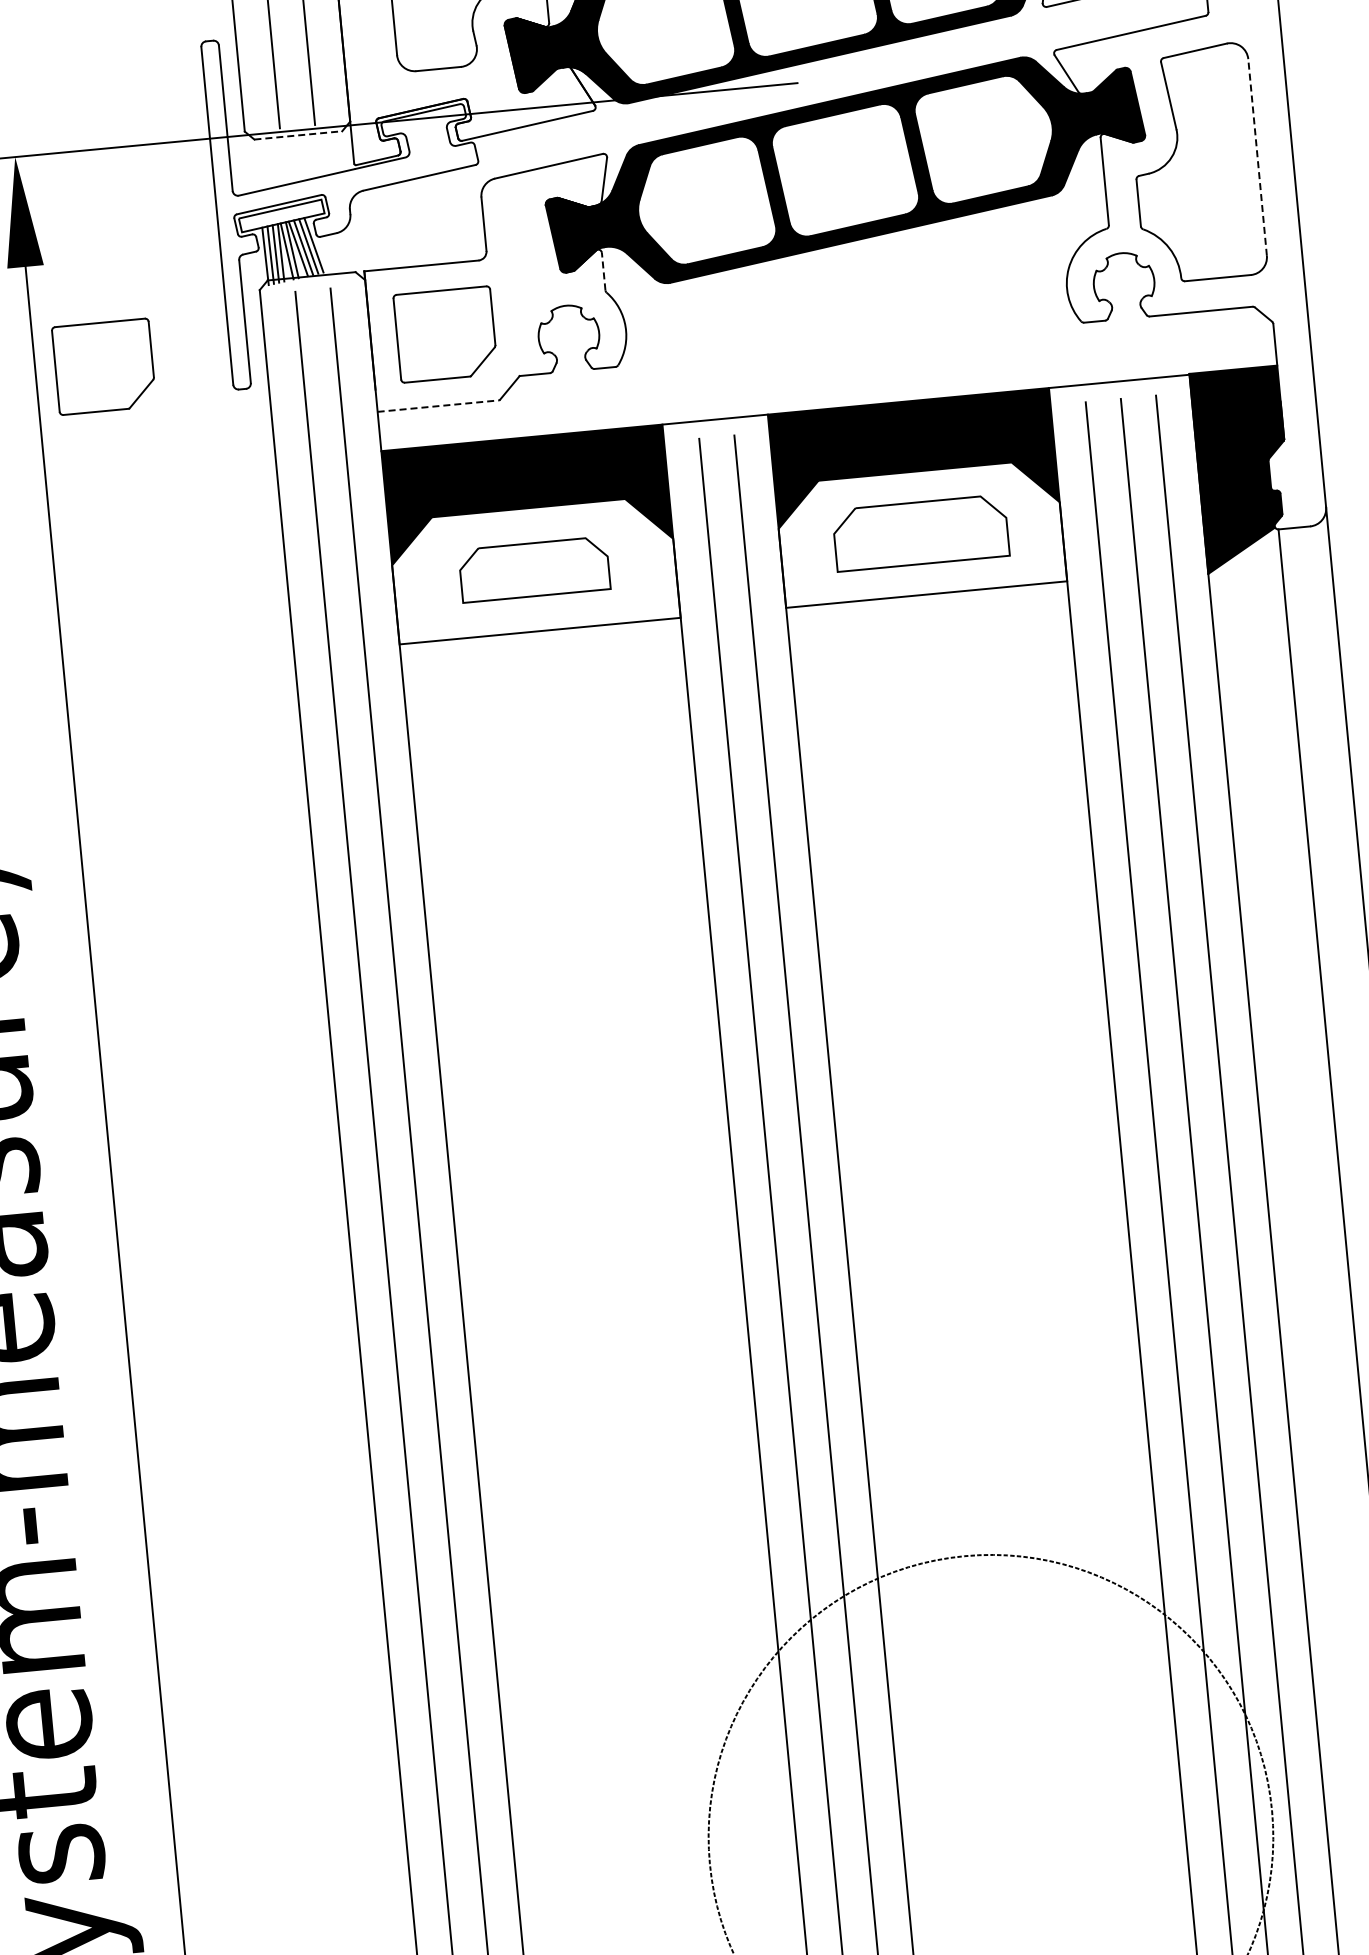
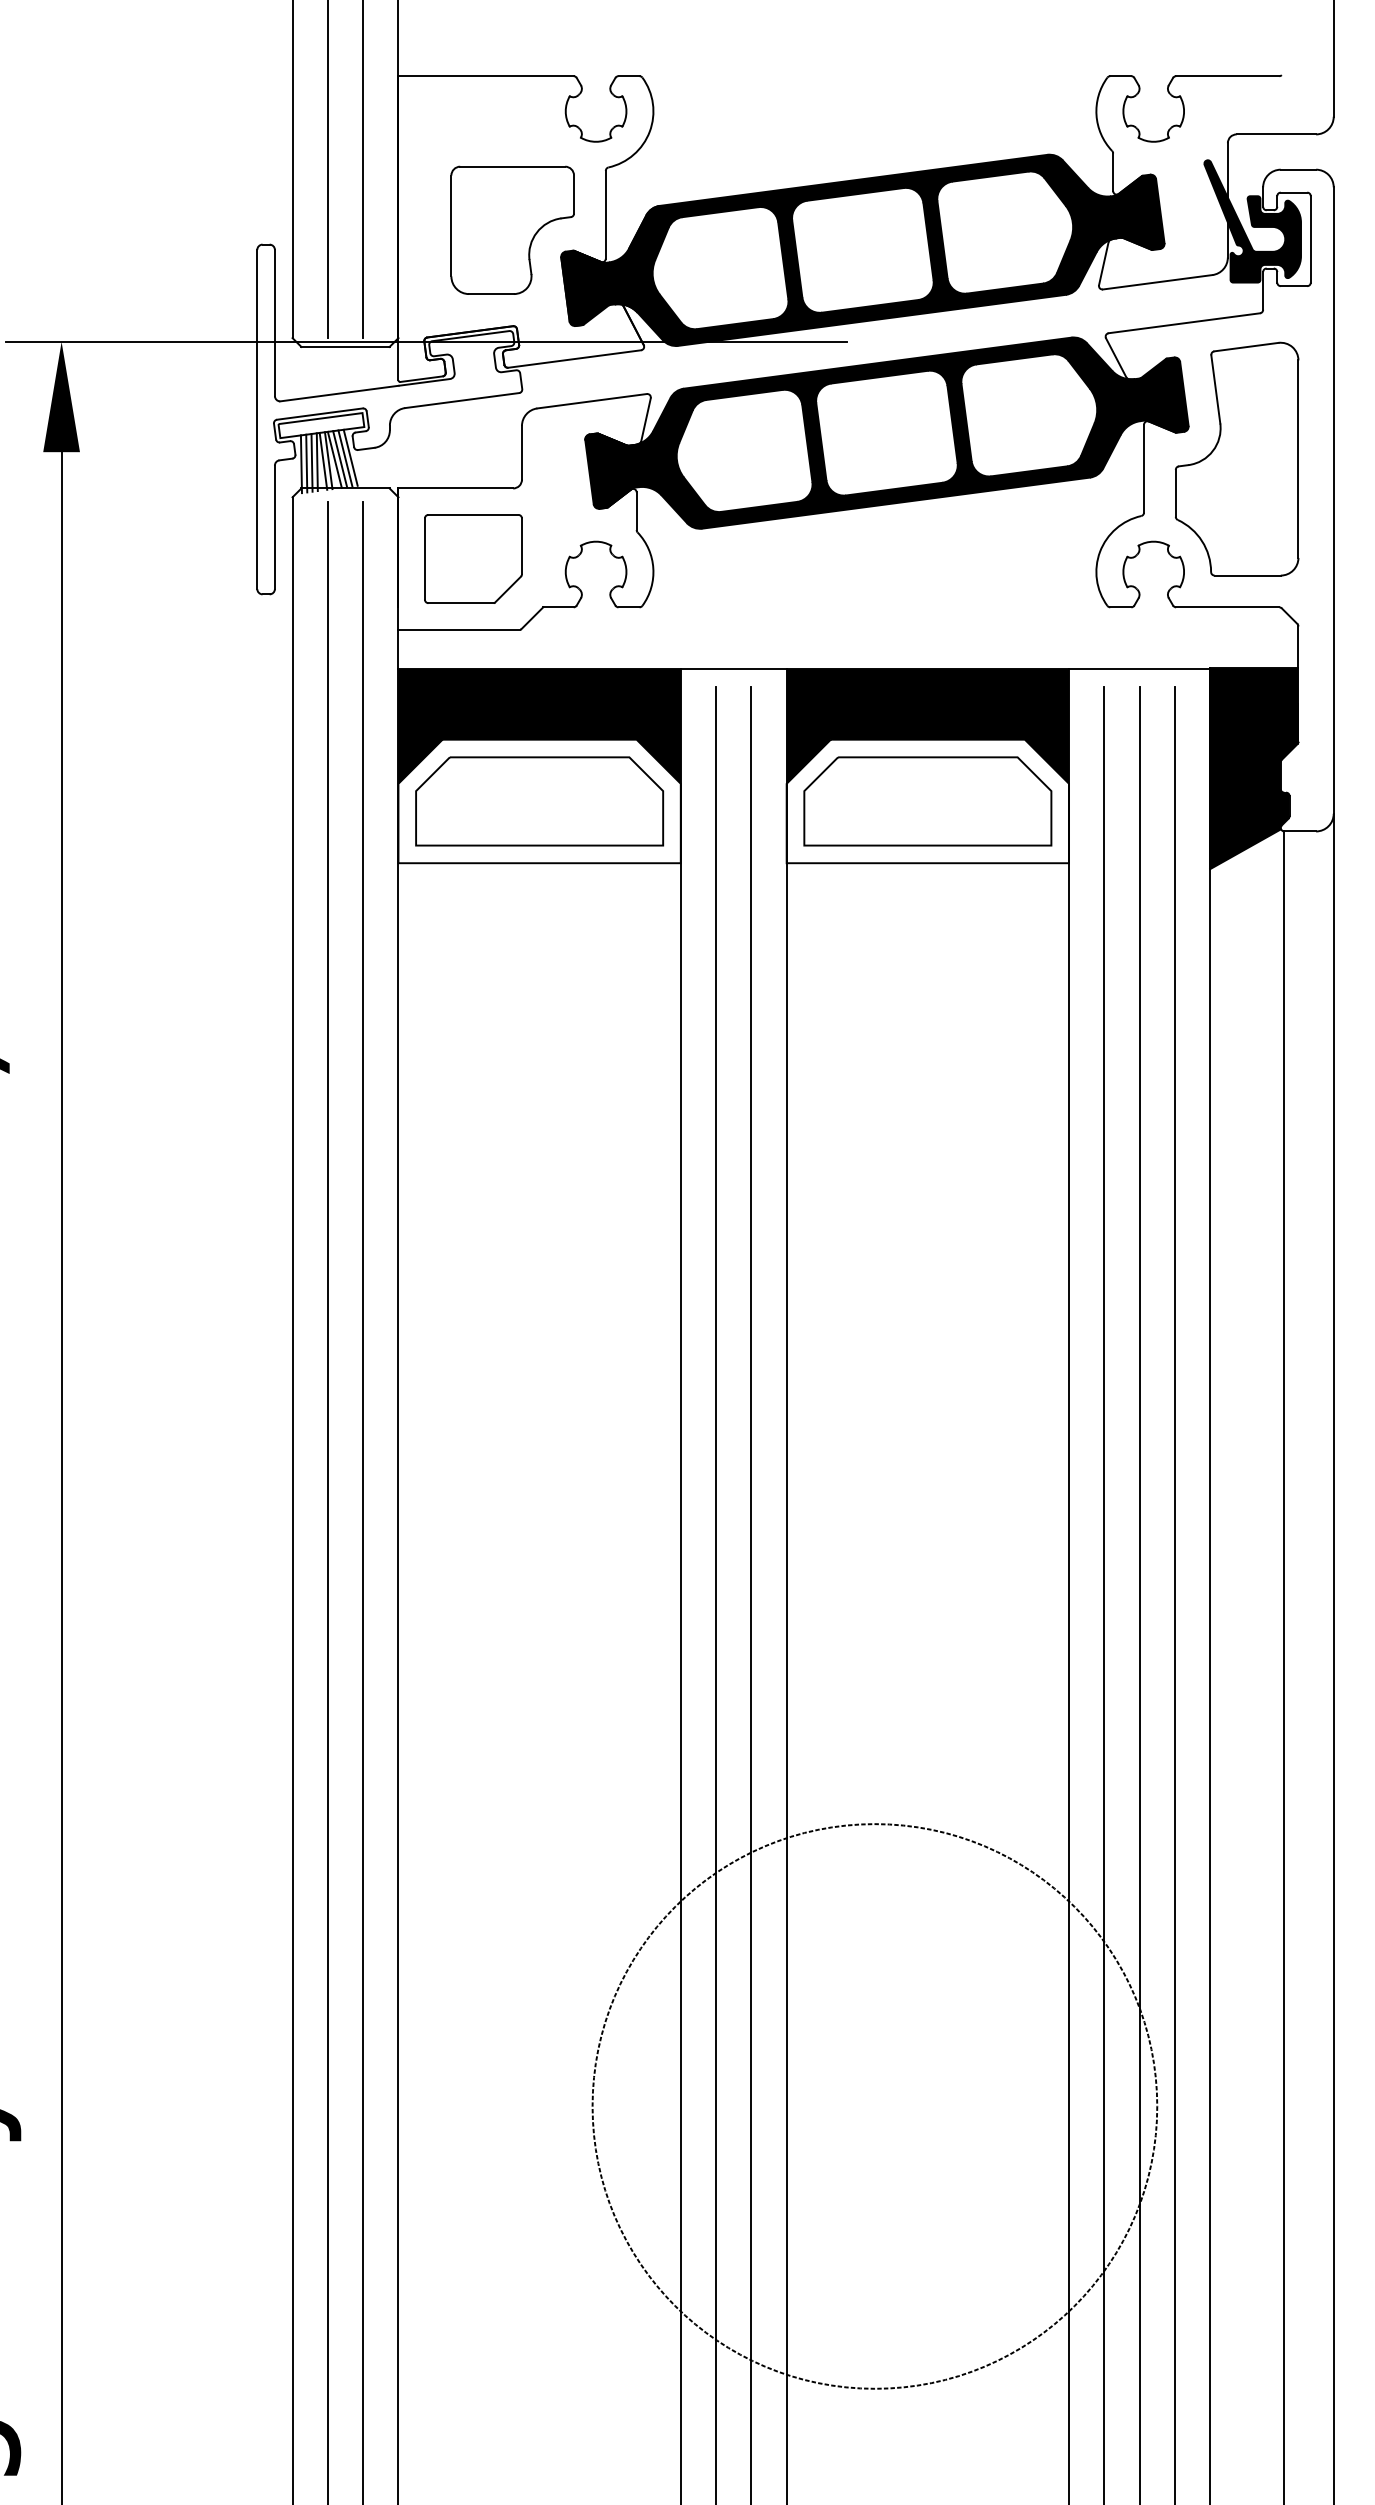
line: (299, 134) -> (346, 346), dashed -> solid
line: (1257, 157) -> (1298, 459), dashed -> solid
line: (603, 271) -> (636, 511), dashed -> solid
part: (104, 366) -> (130, 558), removed
line: (438, 405) -> (459, 629), dashed -> solid
part: (920, 533) -> (927, 801), size x1.43
part: (534, 569) -> (539, 801), size x1.67

